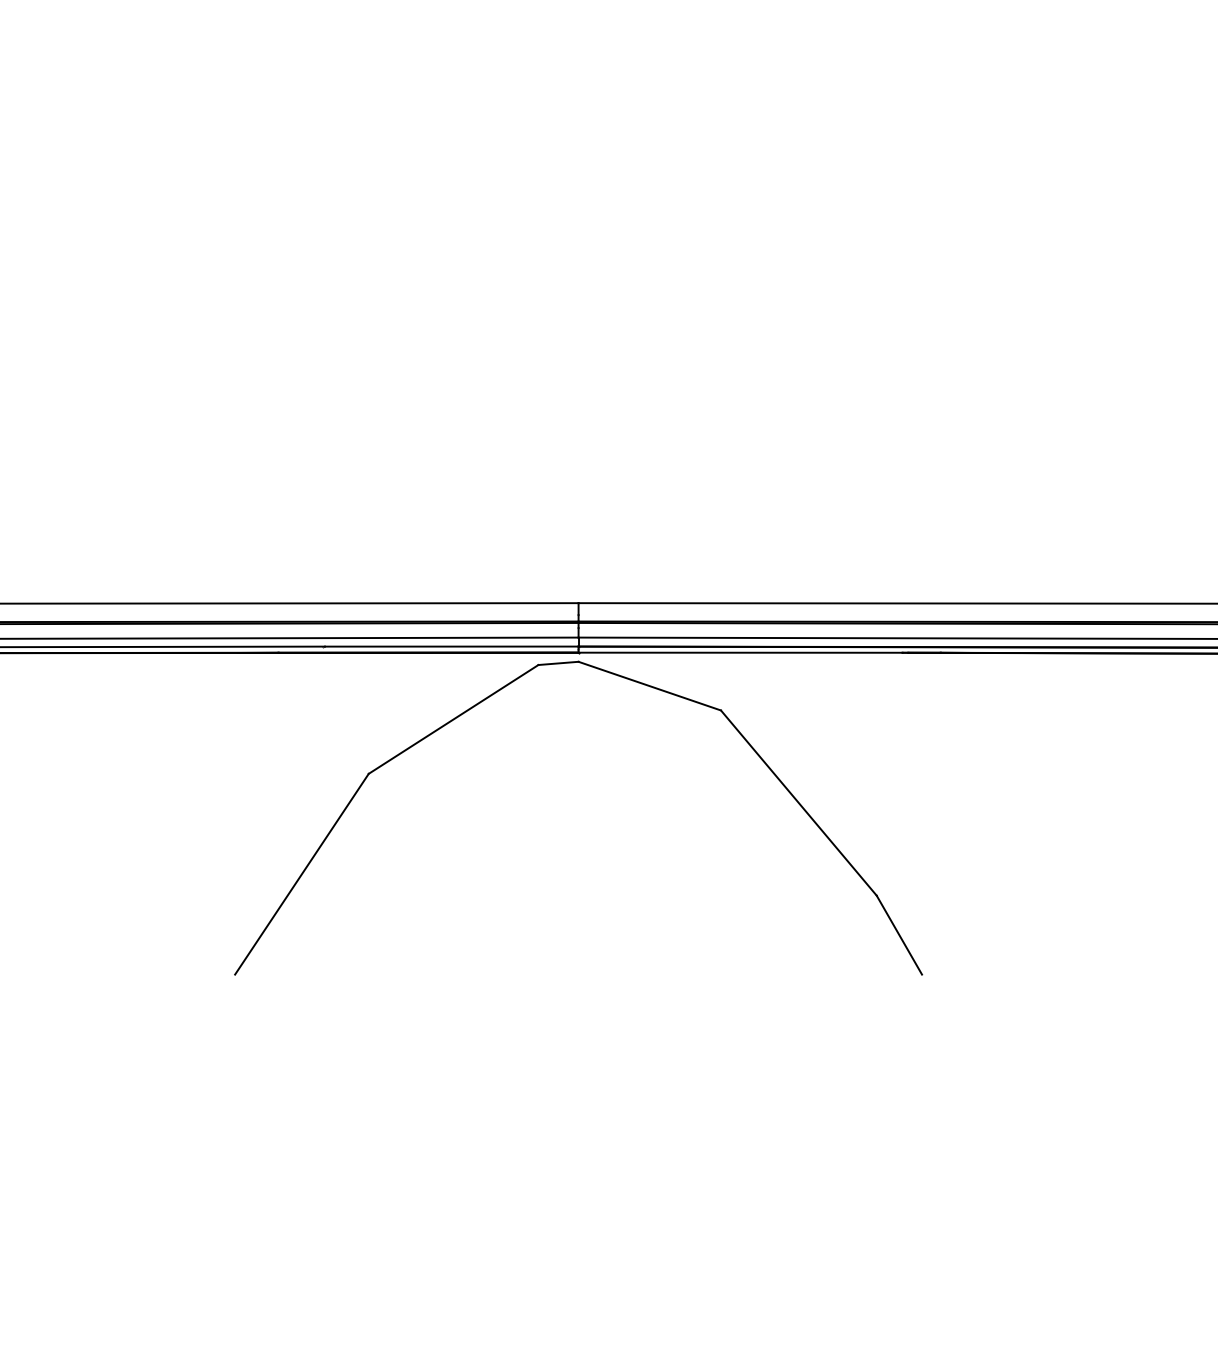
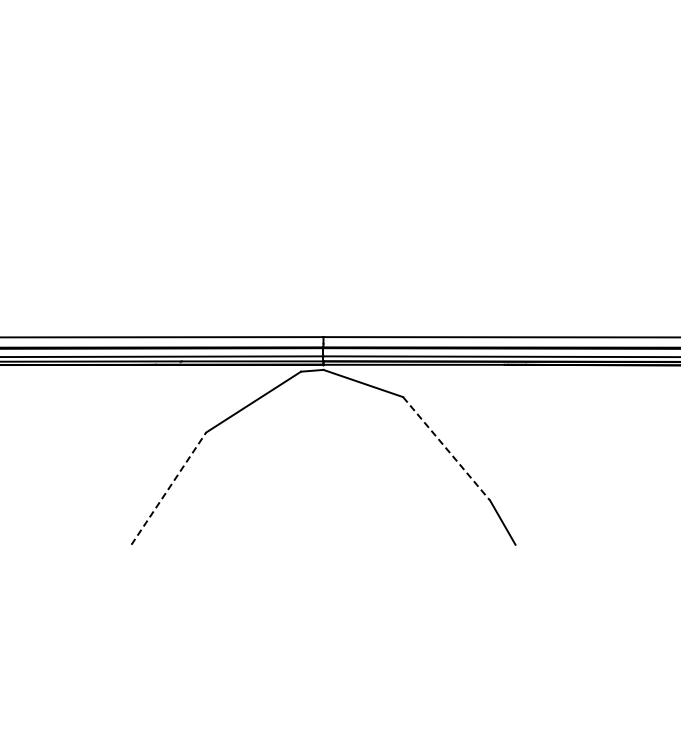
line: (798, 802) -> (446, 448), solid -> dashed
line: (303, 873) -> (169, 488), solid -> dashed

